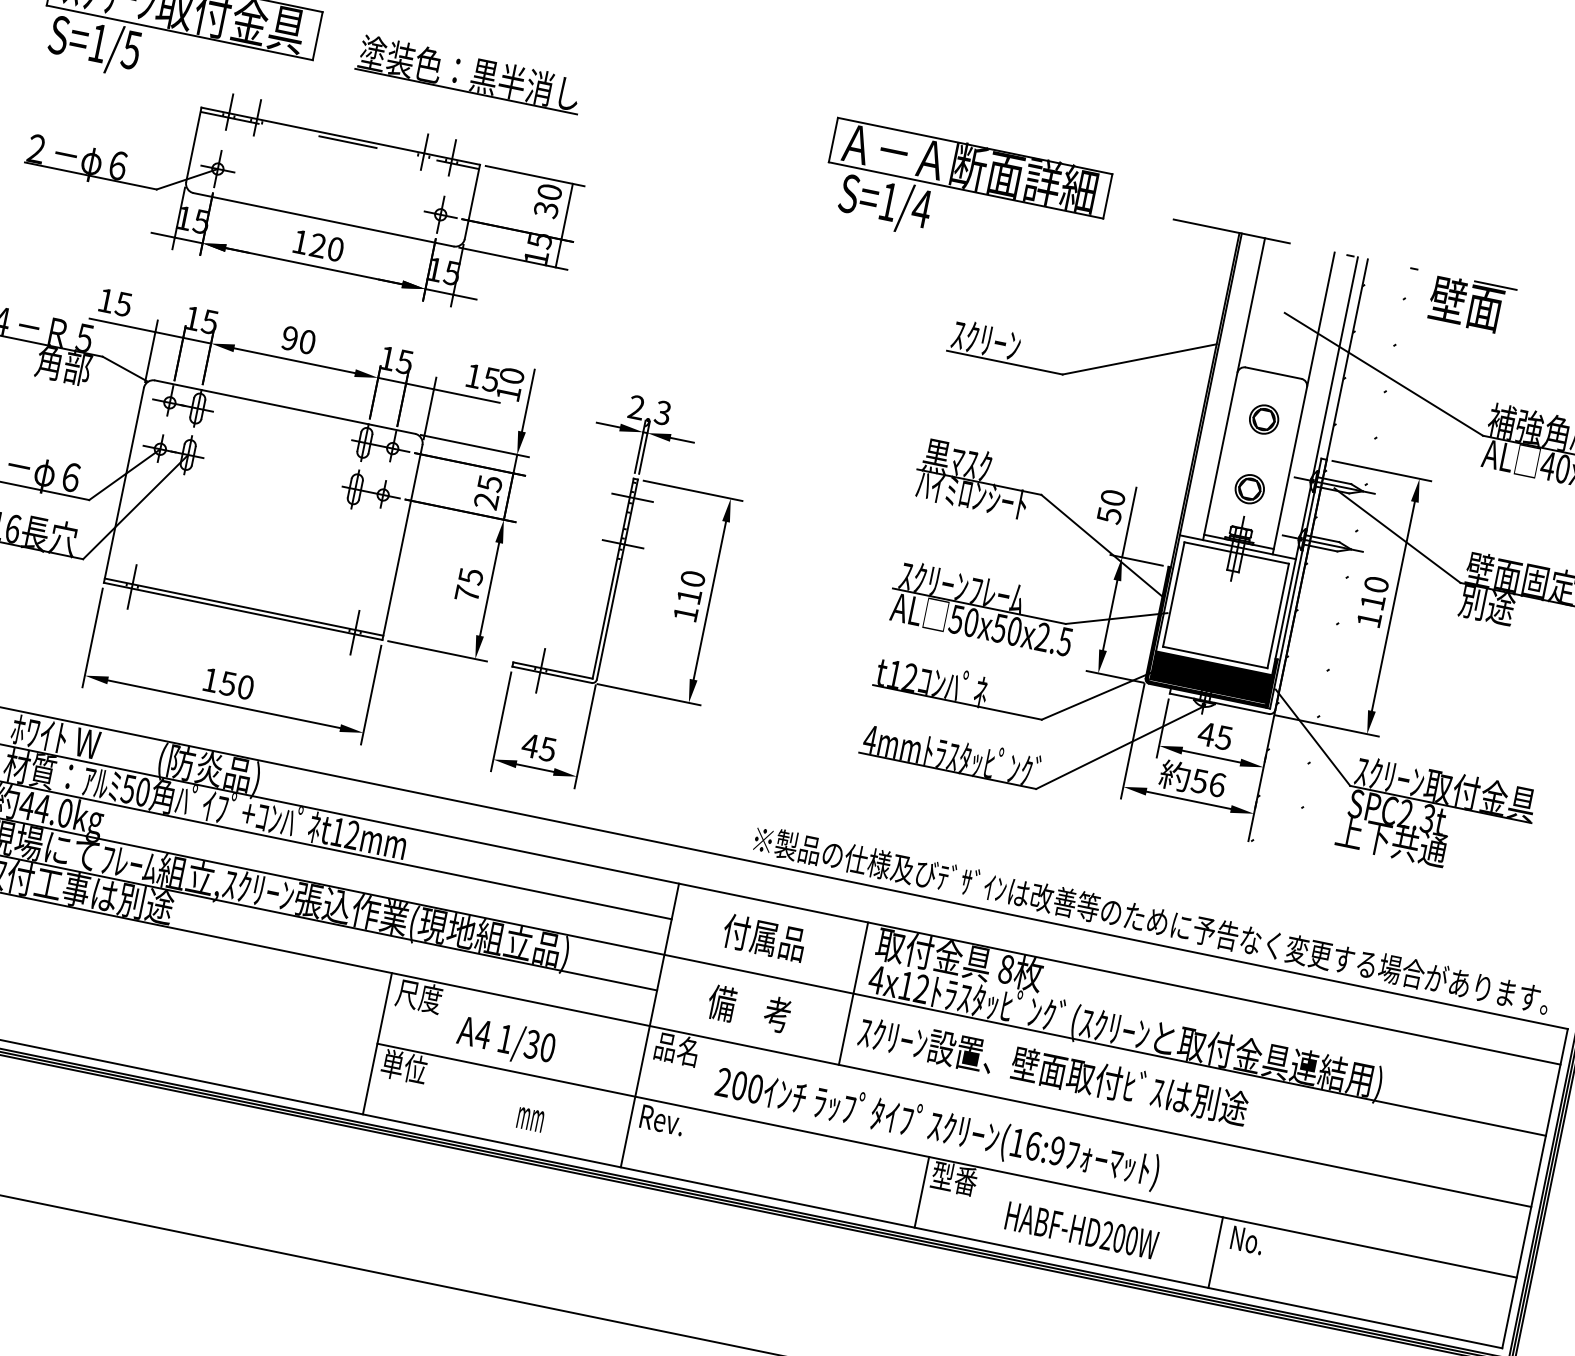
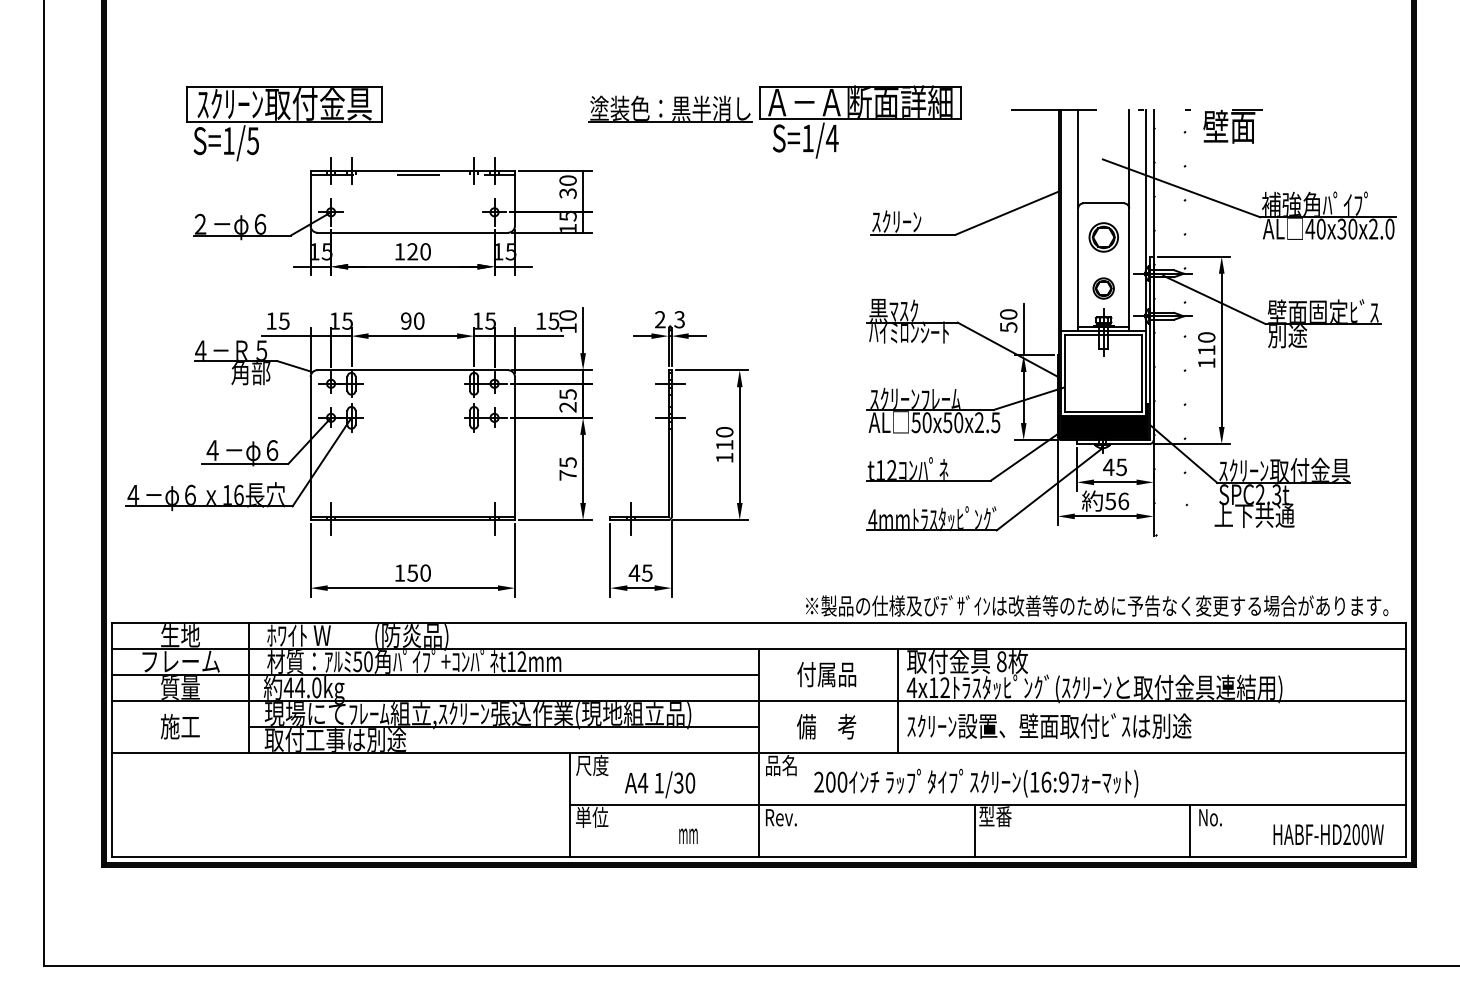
part: (469, 73) -> (670, 108), moved
part: (1263, 419) -> (1103, 237), size x1.4
text: (1081, 1230) -> (1328, 834), moved

